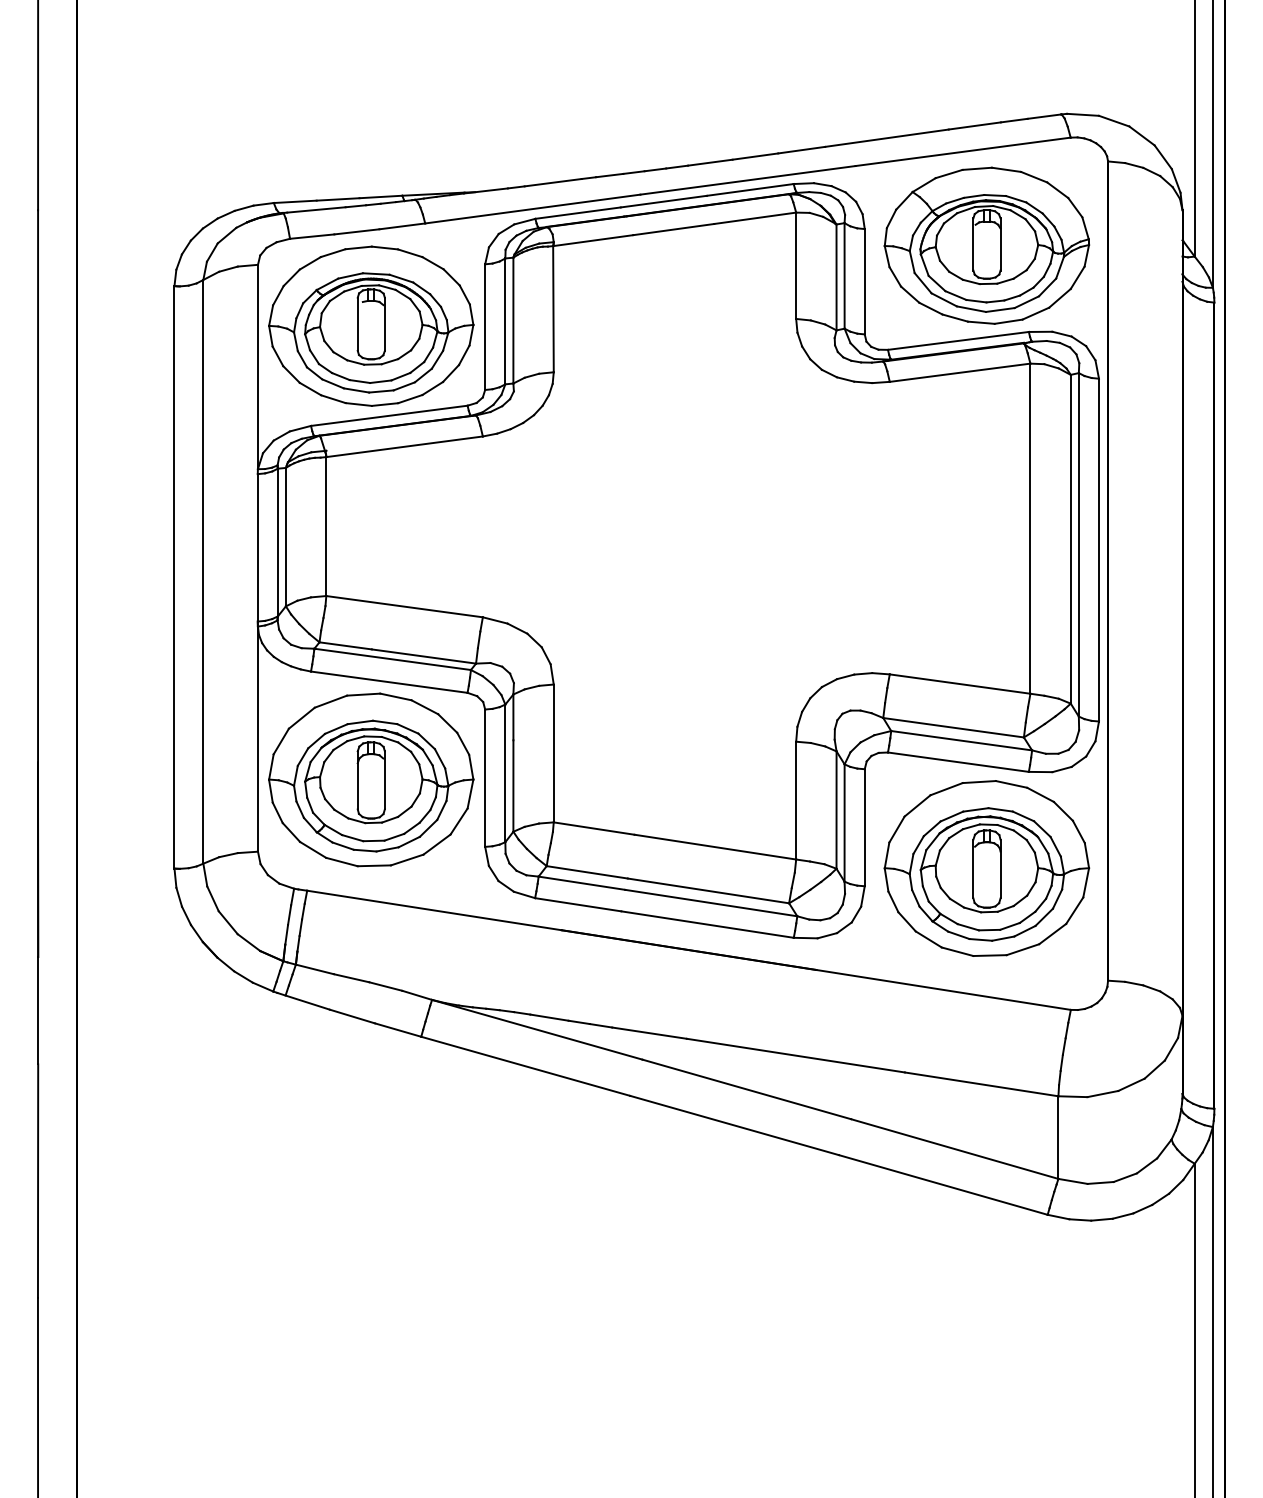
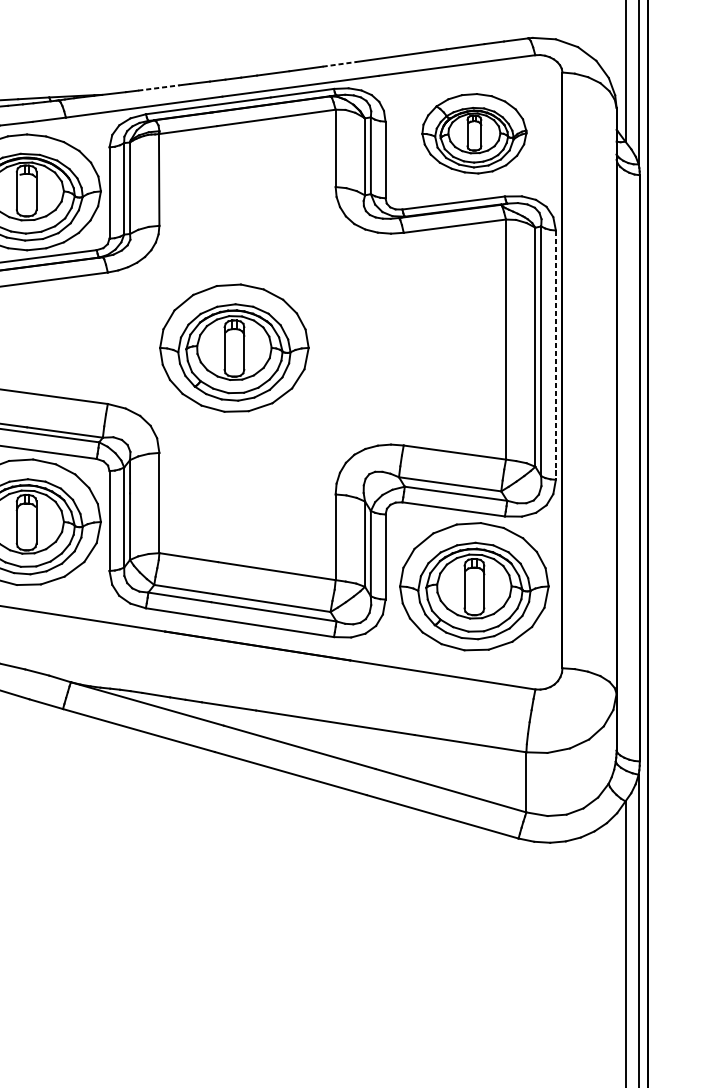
line: (801, 150) -> (339, 64), solid -> dashed
line: (553, 182) -> (159, 87), solid -> dashed
part: (986, 245) -> (474, 133), size x0.7
part: (656, 540) -> (234, 348), added
line: (1099, 550) -> (556, 355), solid -> dashed

